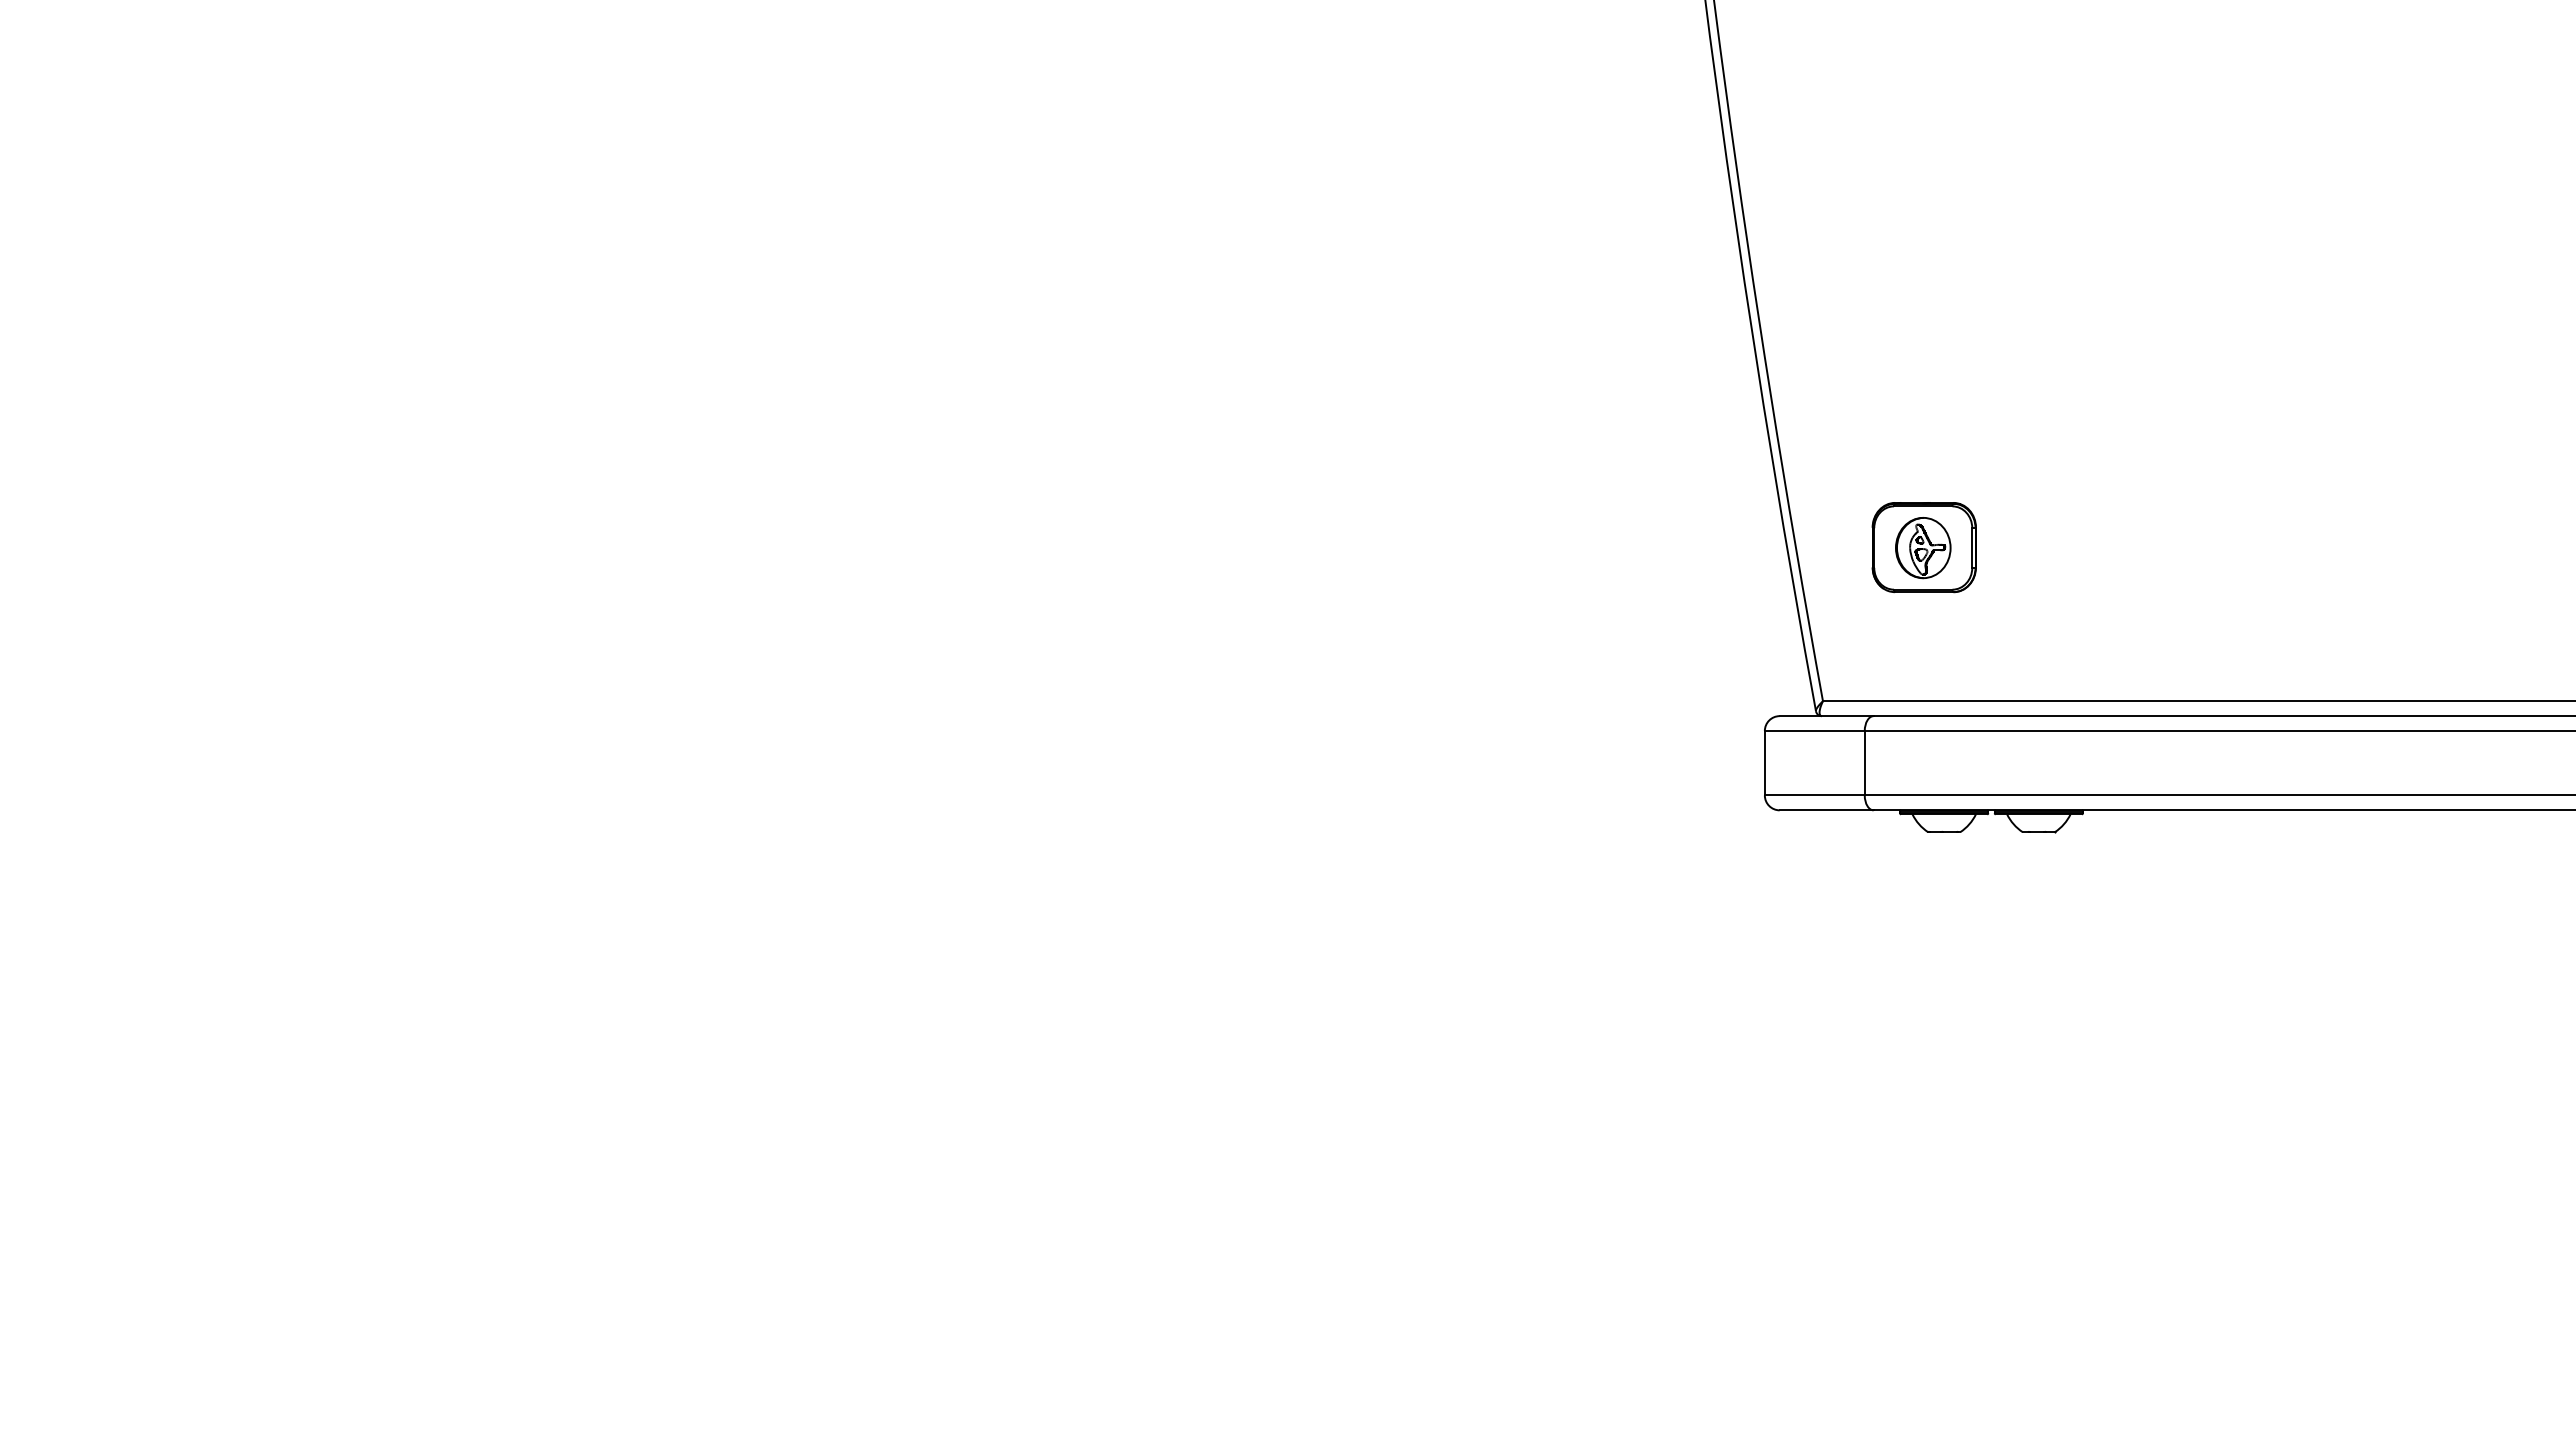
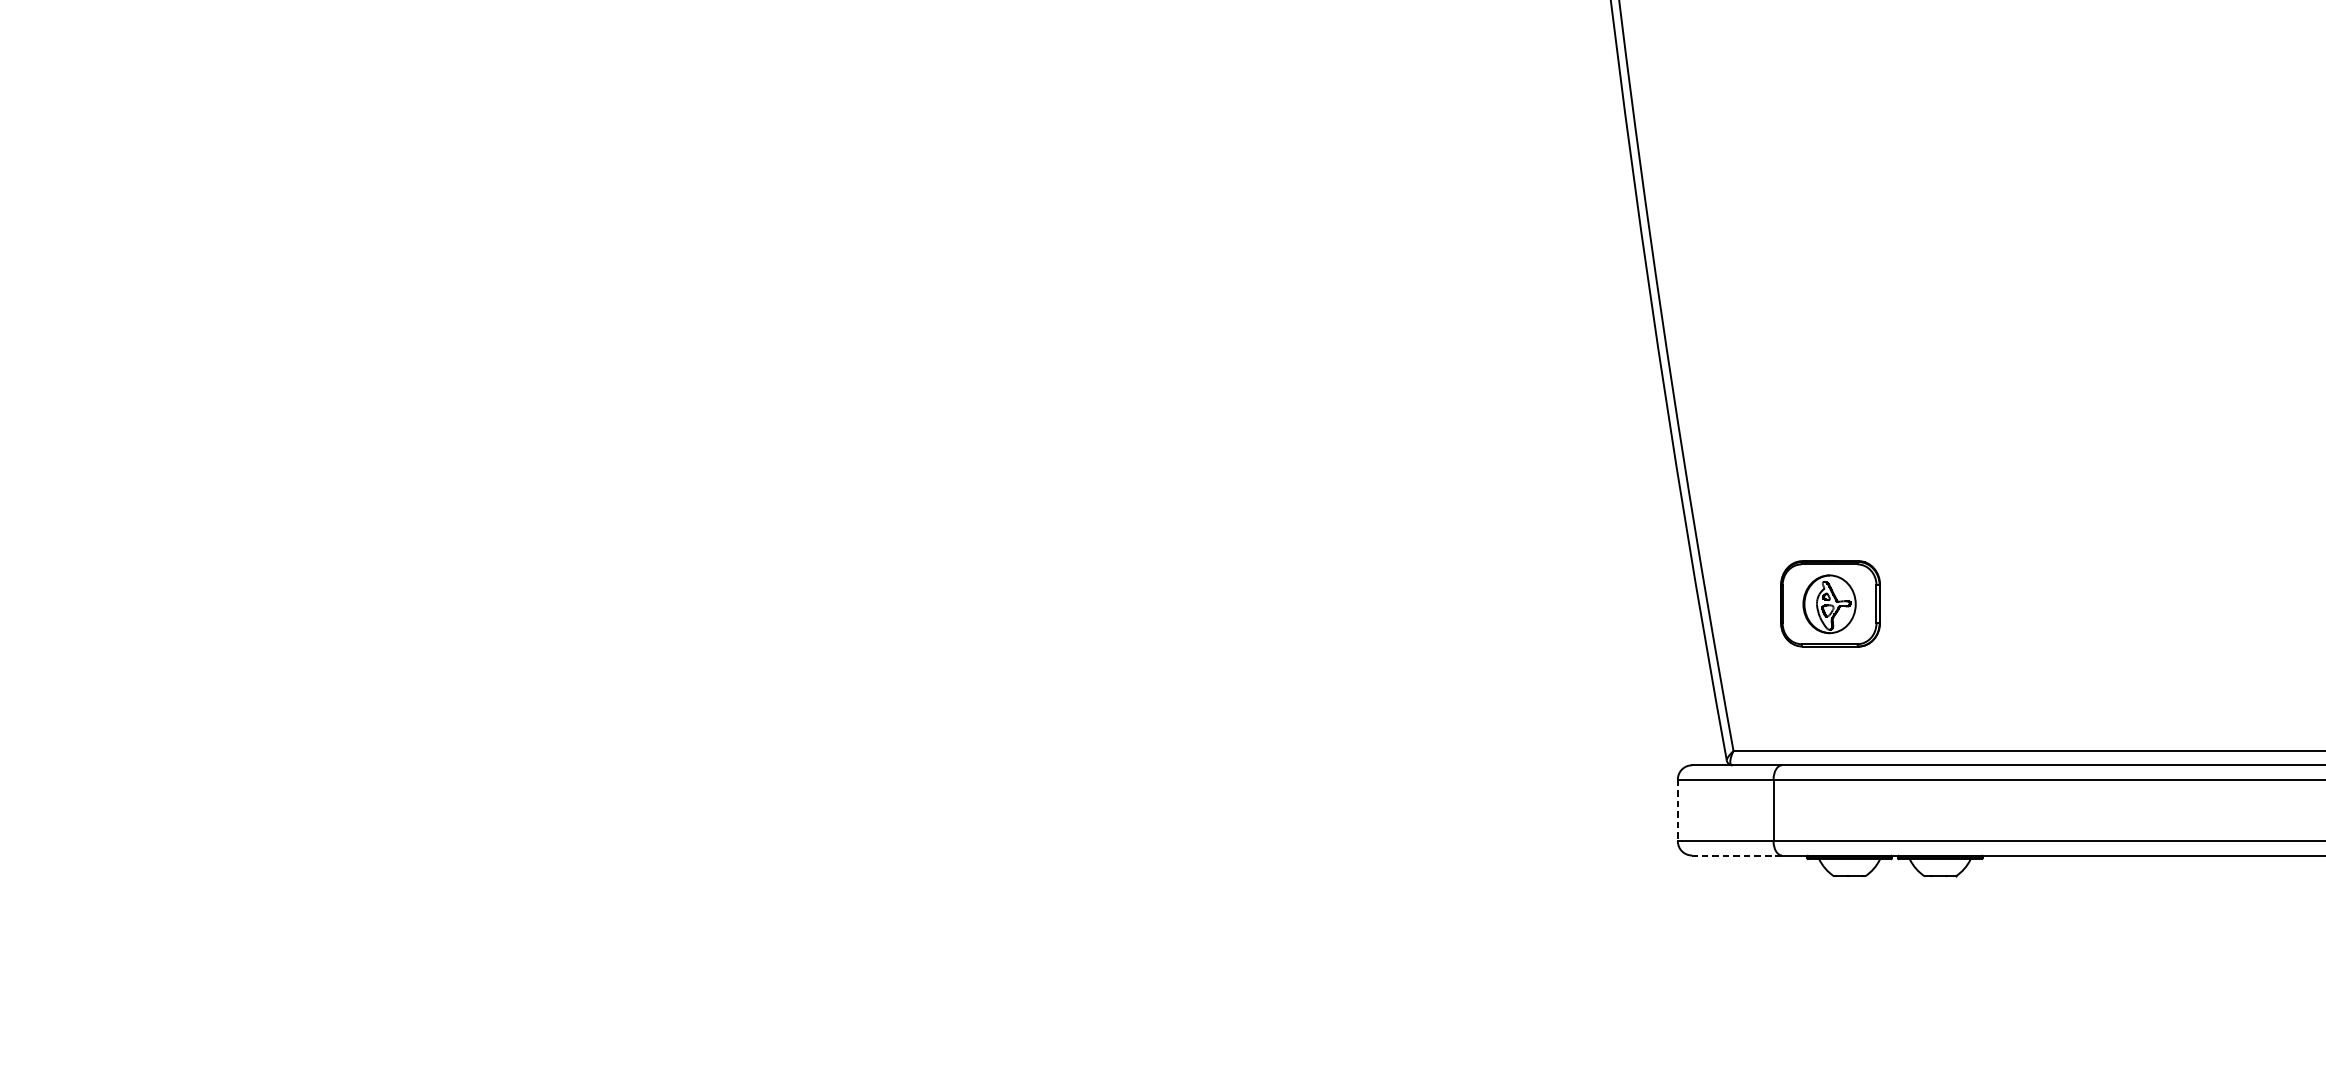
line: (1764, 763) -> (1677, 810), solid -> dashed
line: (1826, 810) -> (1736, 855), solid -> dashed

